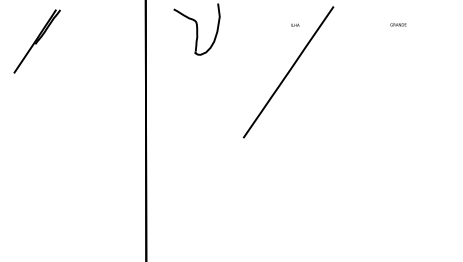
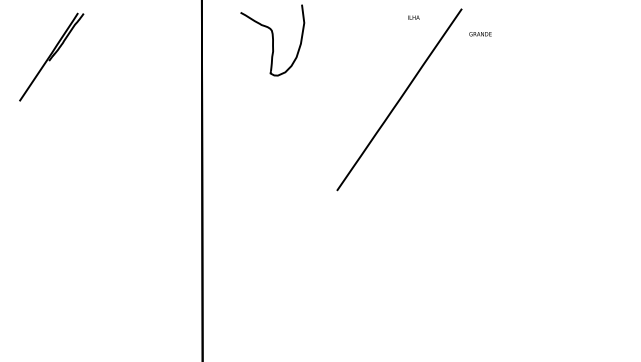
text: (295, 25) -> (413, 17), moved
text: (398, 25) -> (480, 34), moved

